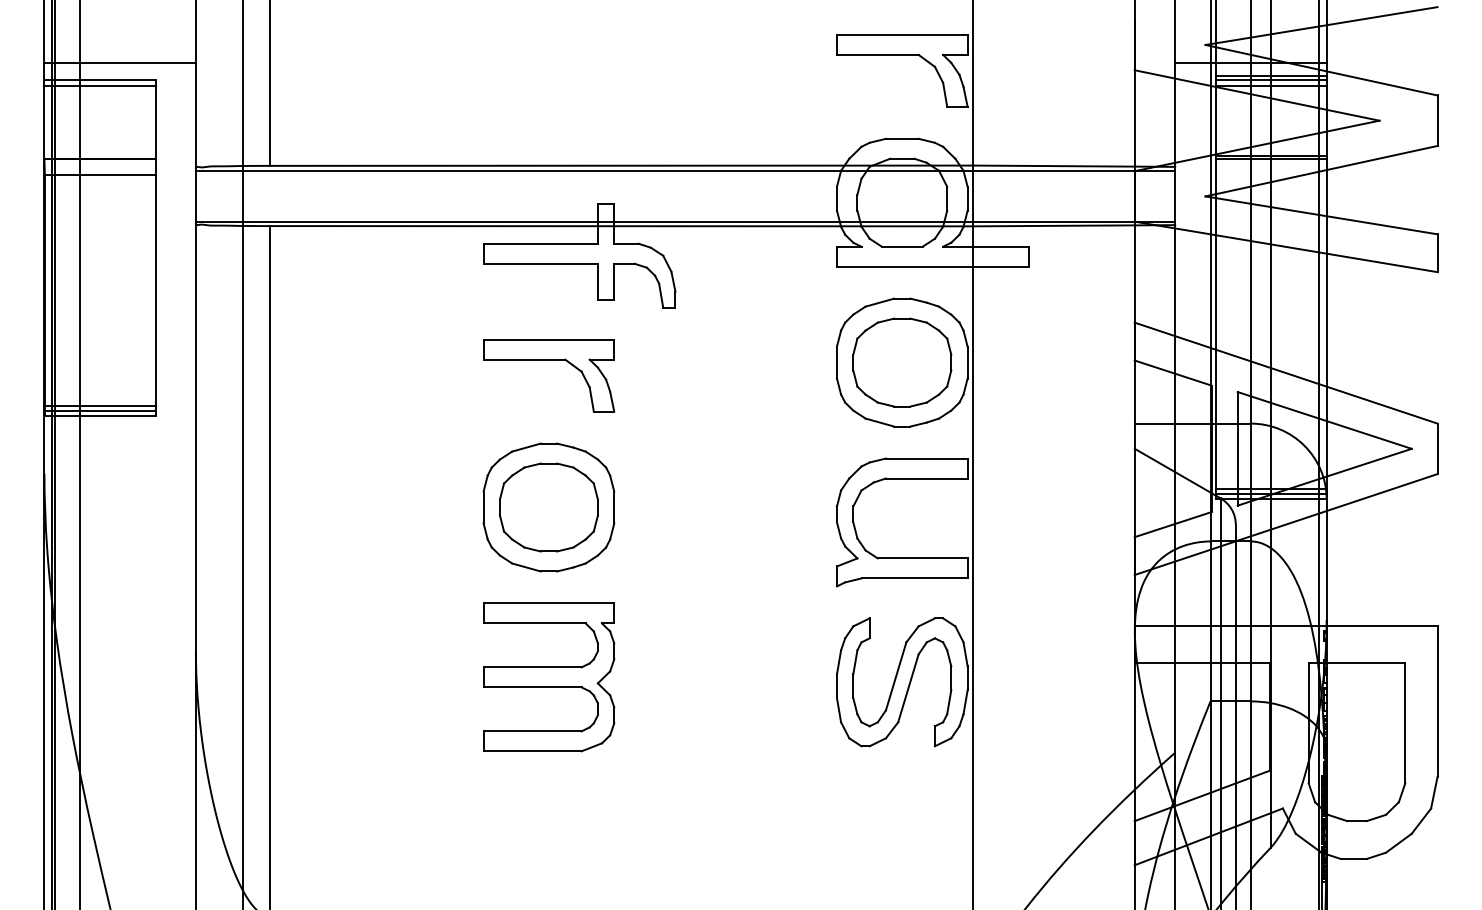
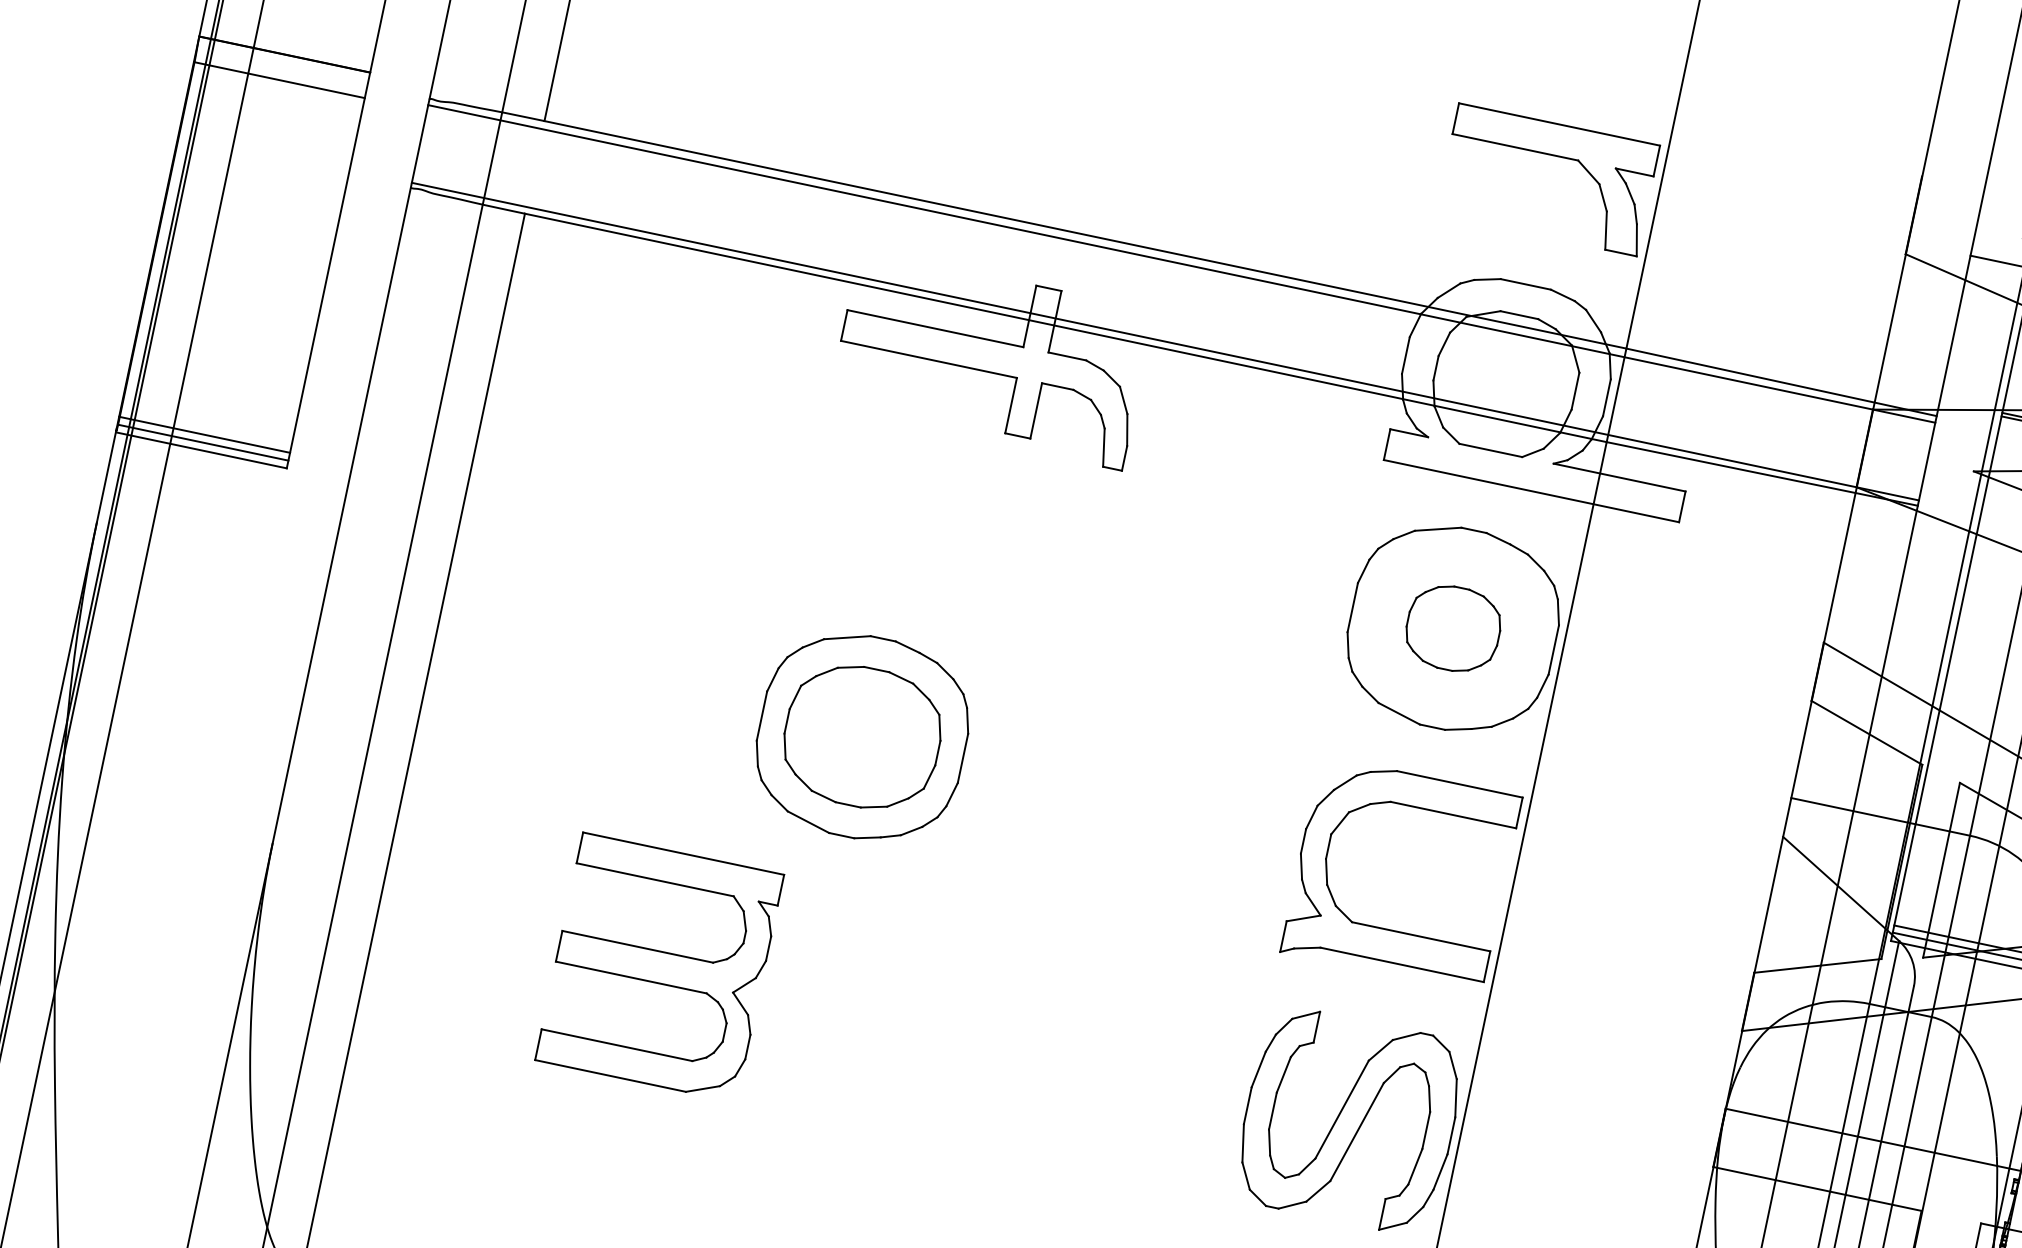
part: (549, 360) -> (911, 511), removed
part: (902, 362) -> (1453, 628), size x0.6
part: (549, 677) -> (660, 967), moved

